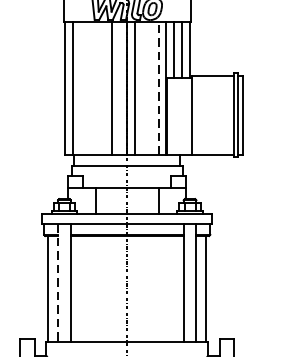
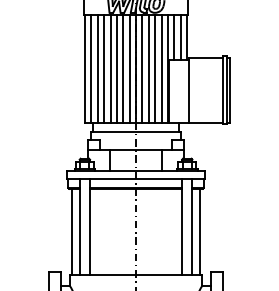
line: (79, 88) -> (97, 68), added
line: (88, 88) -> (104, 68), added
line: (95, 88) -> (110, 68), added
line: (103, 88) -> (116, 68), added
line: (119, 88) -> (129, 68), added
line: (142, 88) -> (148, 68), added
line: (151, 88) -> (155, 68), added
line: (158, 88) -> (161, 68), dashed -> solid
line: (57, 283) -> (79, 227), dashed -> solid

